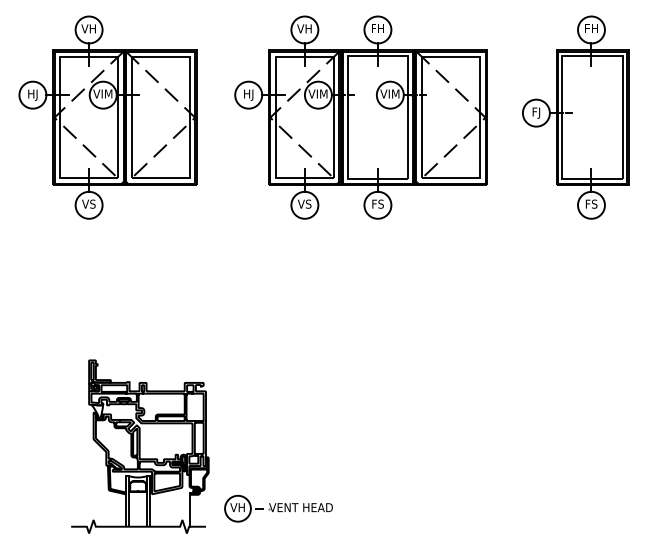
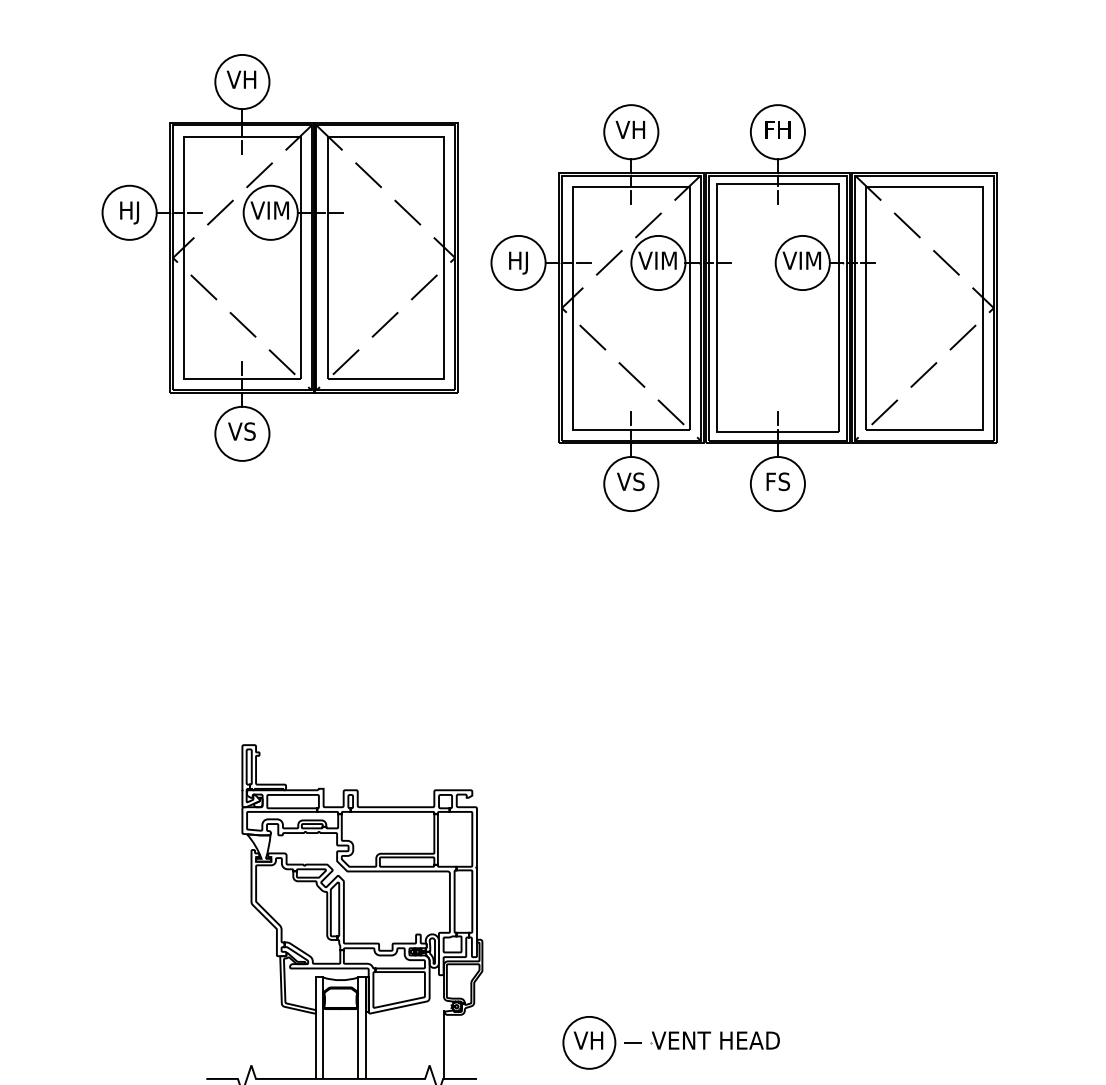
part: (360, 117) -> (742, 307), moved
part: (278, 508) -> (670, 1042), moved

